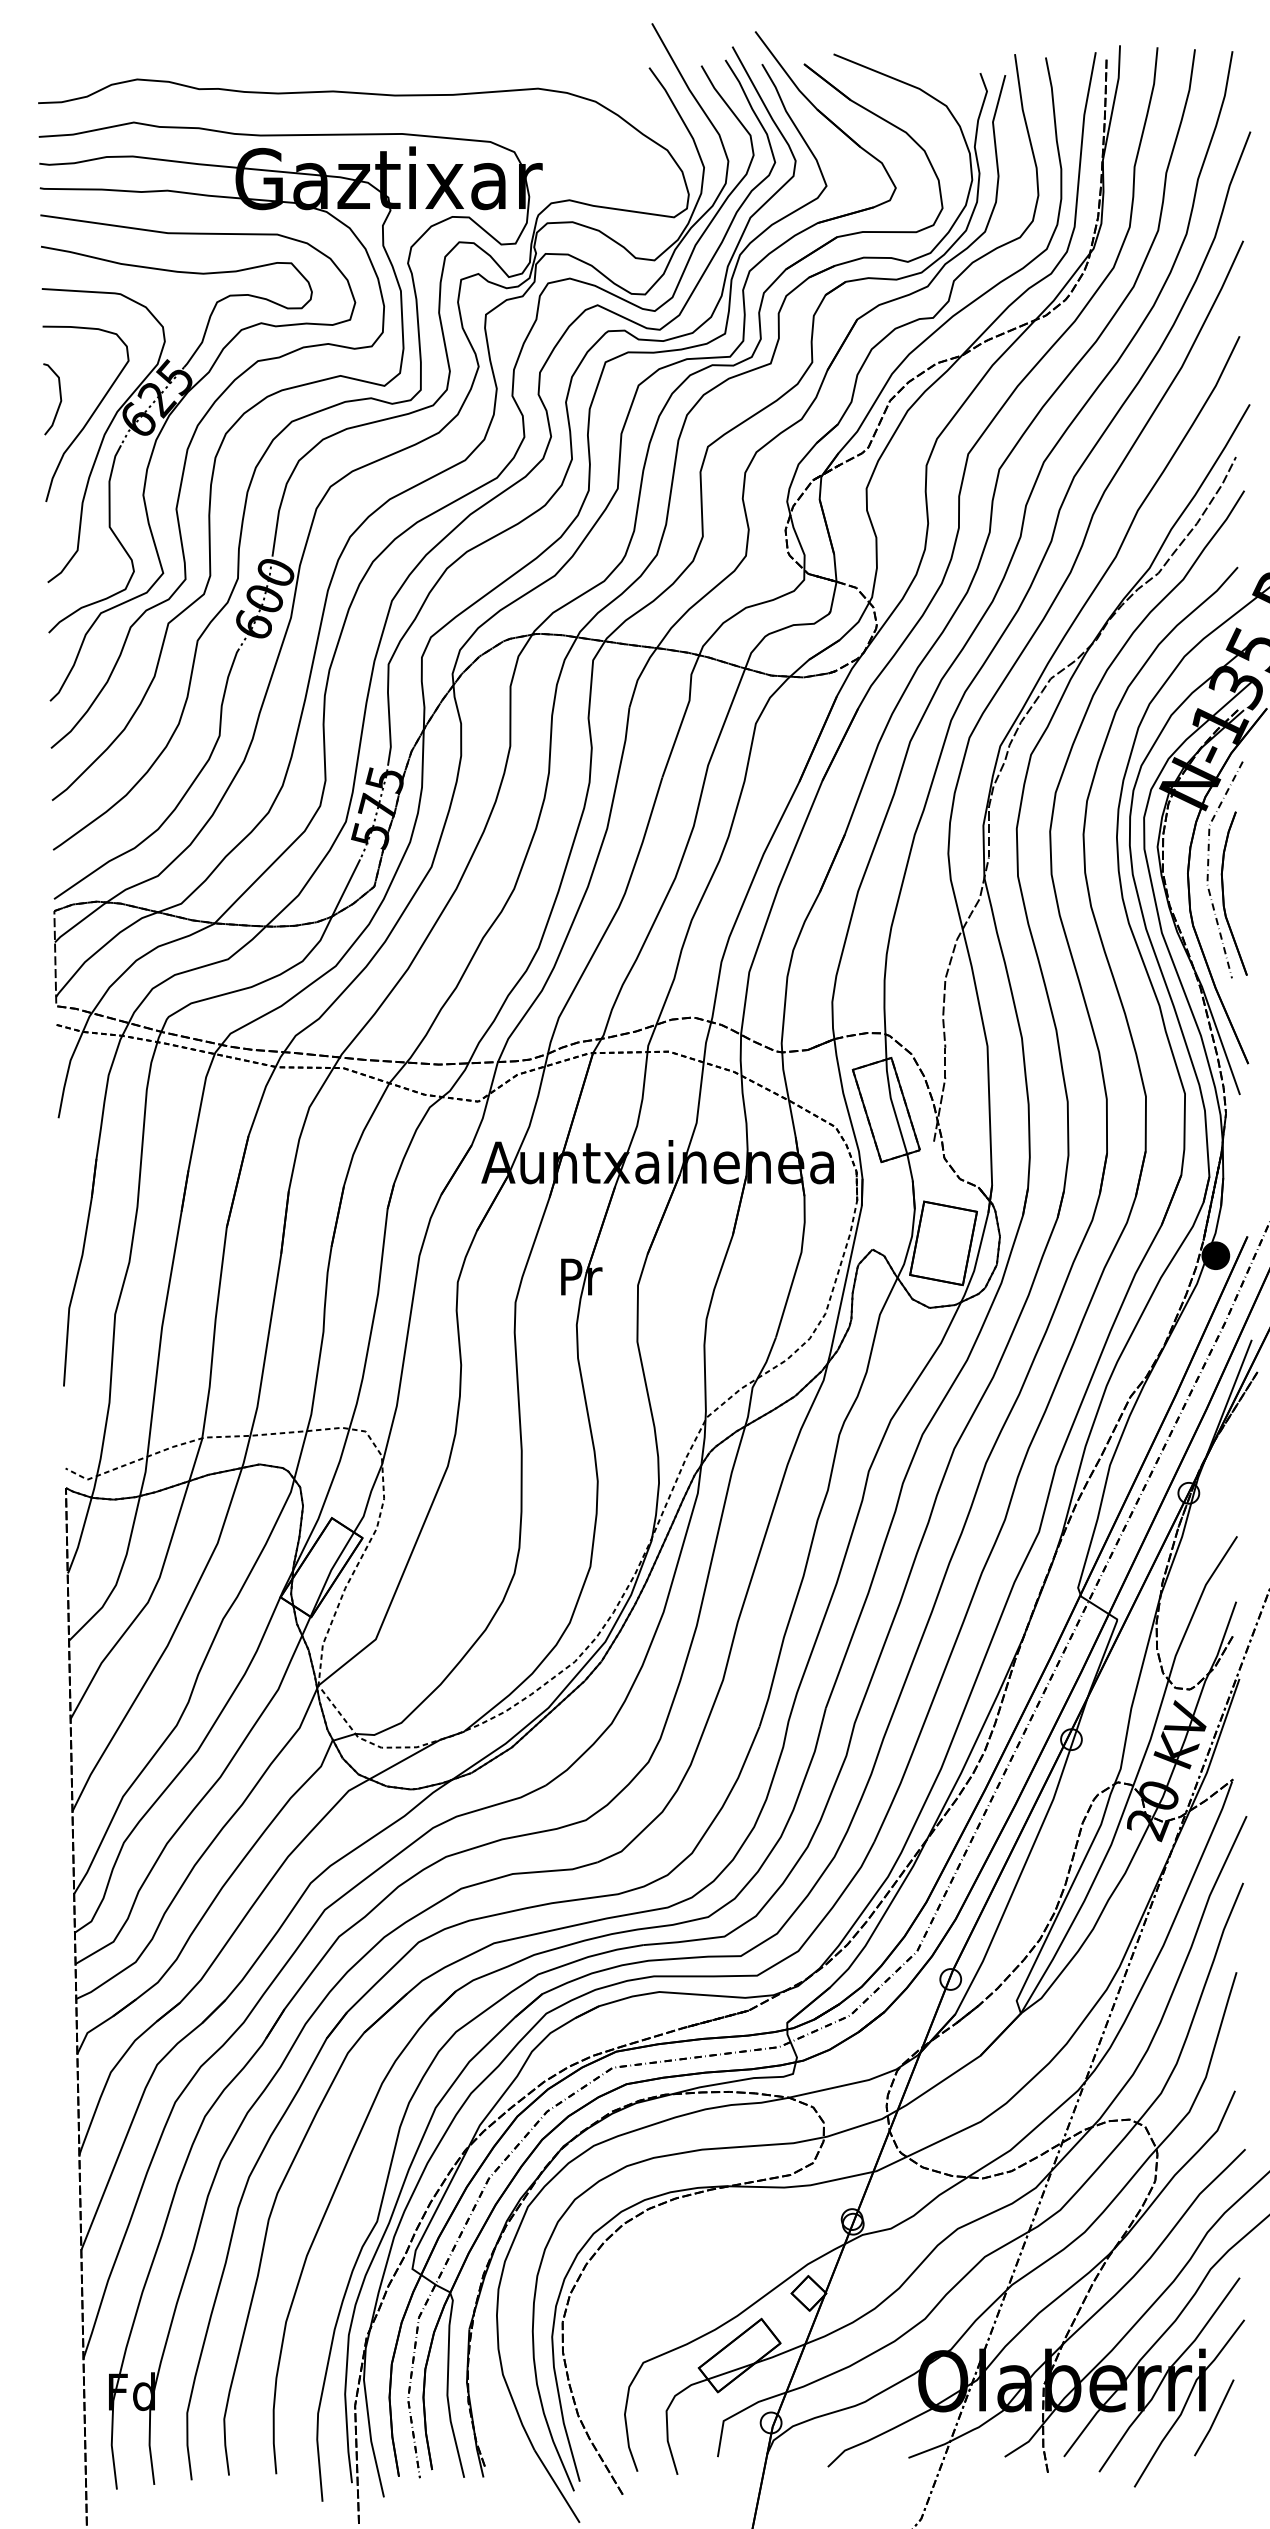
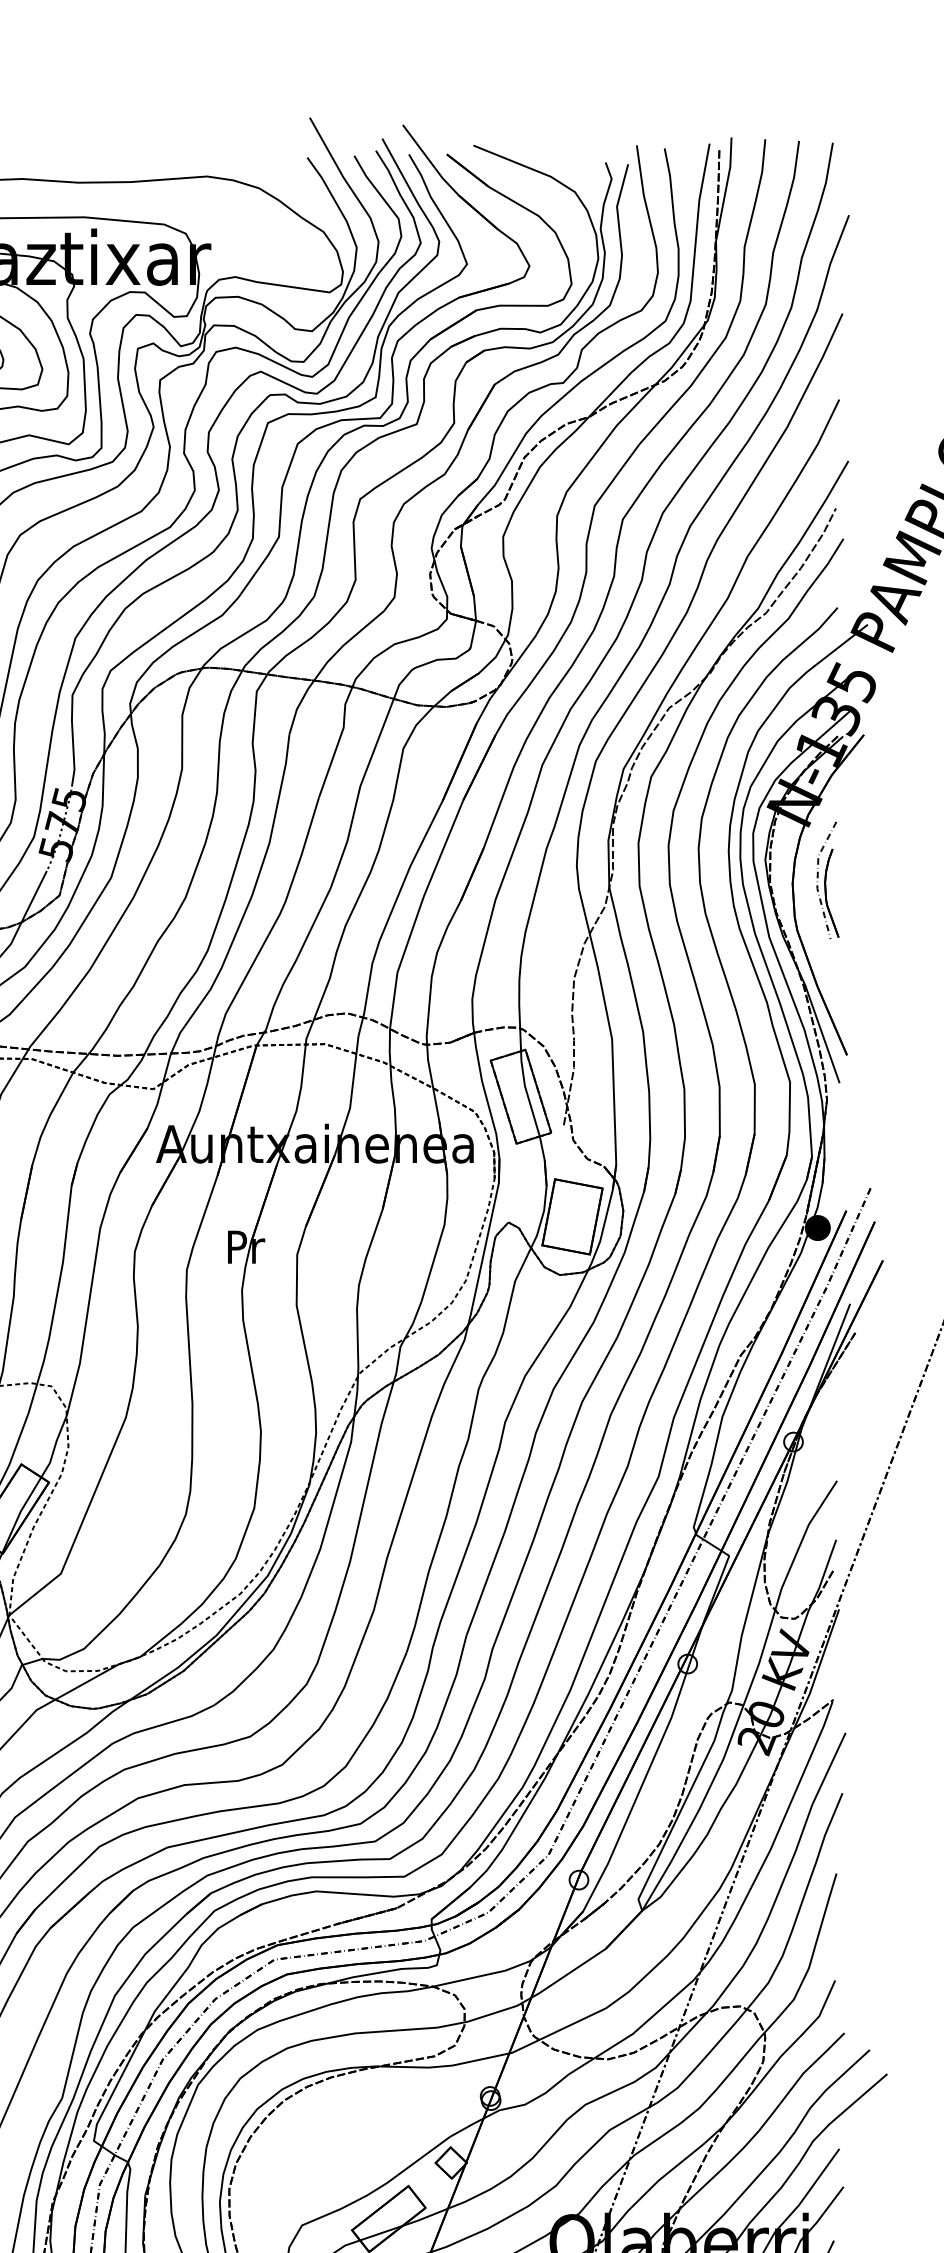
part: (1226, 869) -> (827, 880), size x0.6

